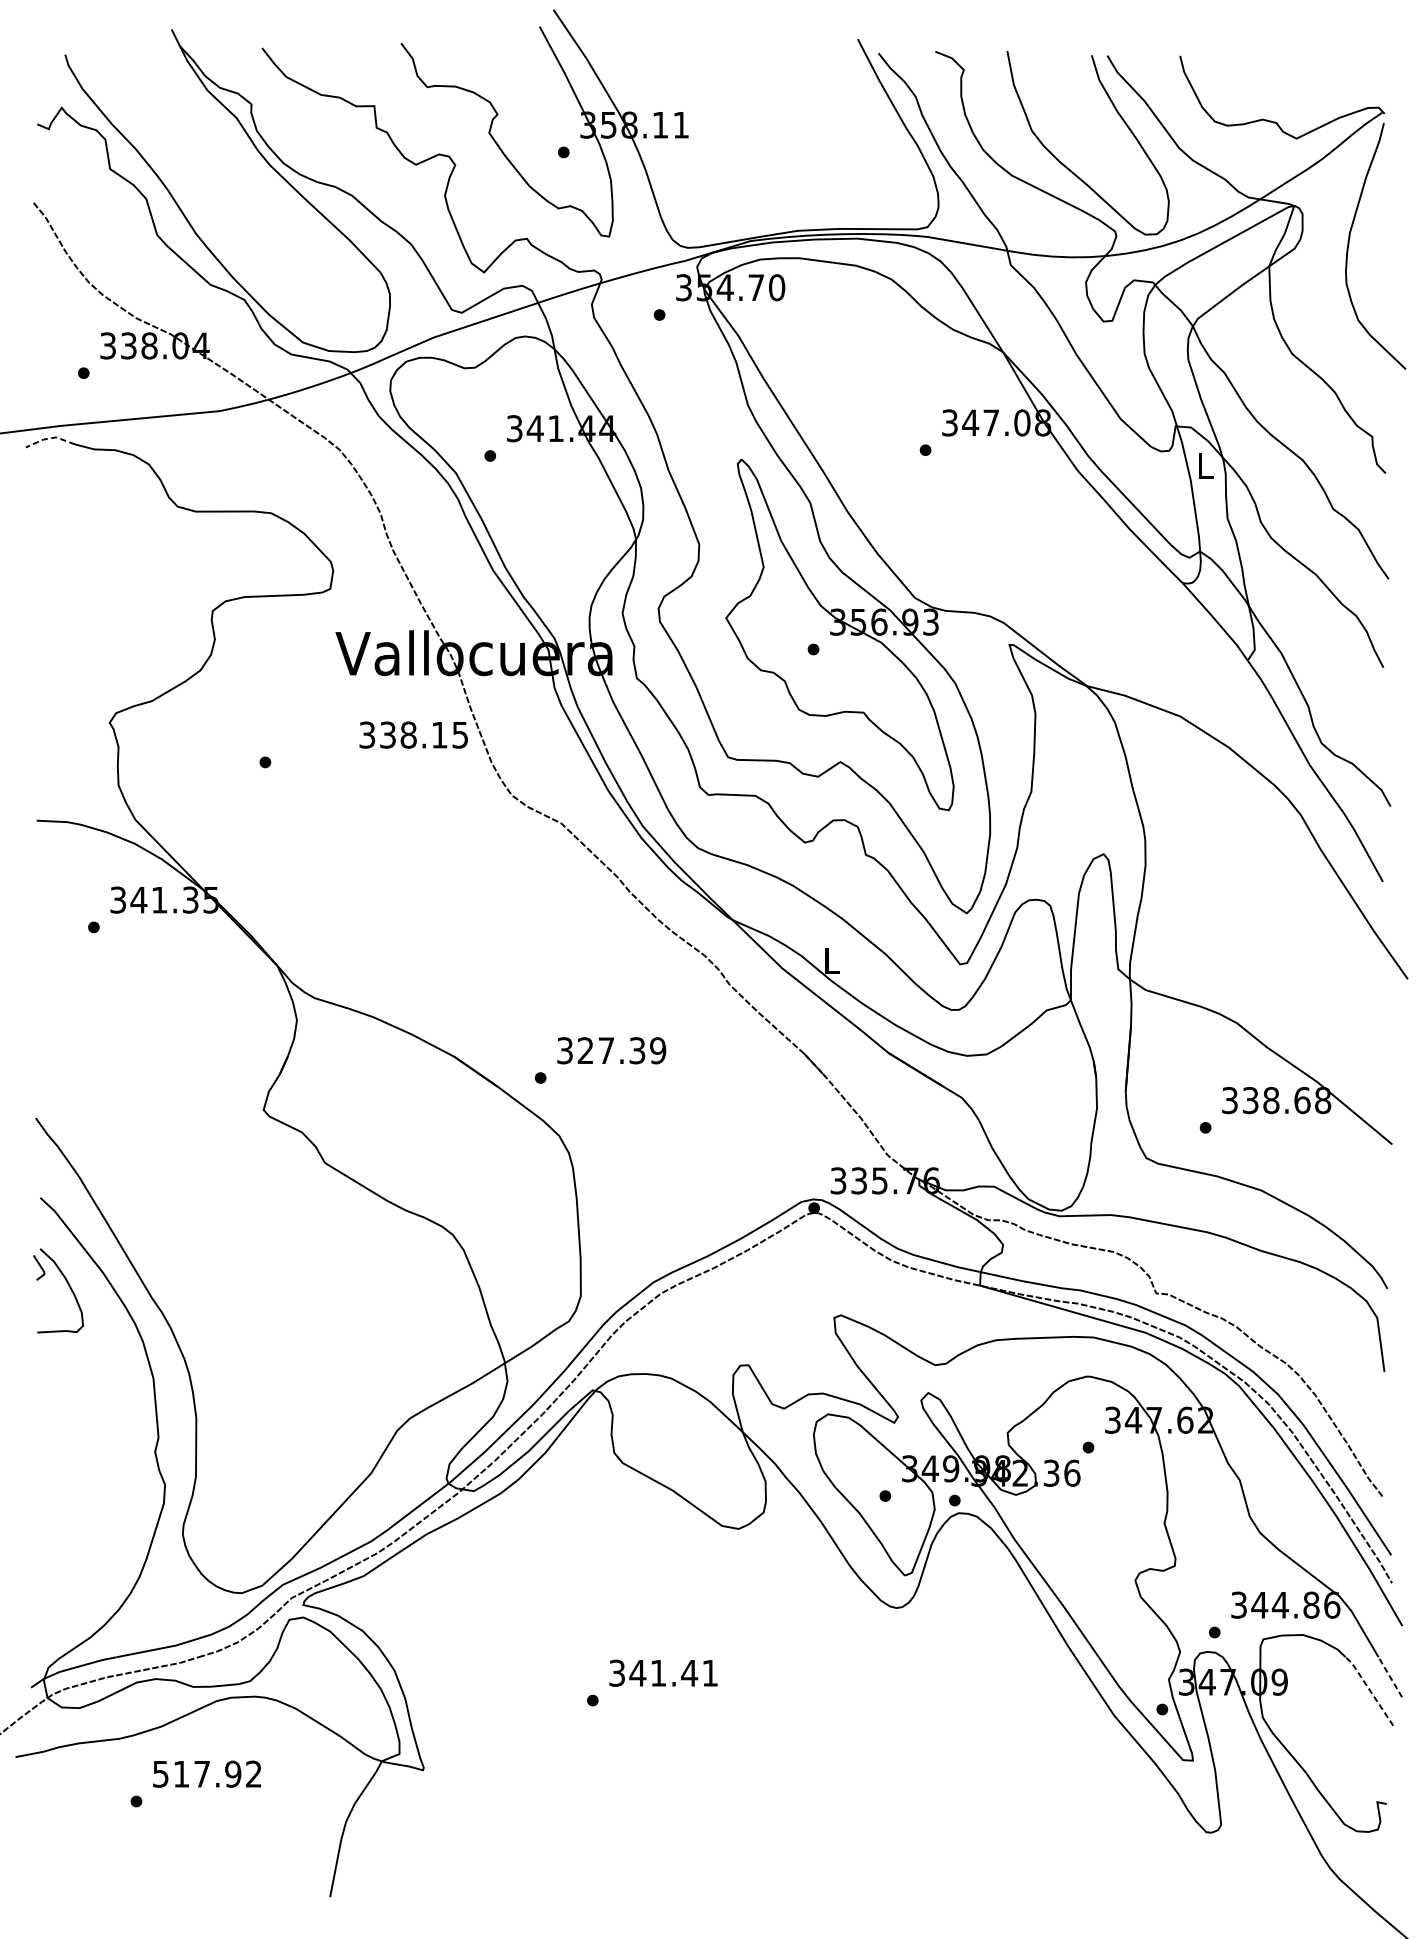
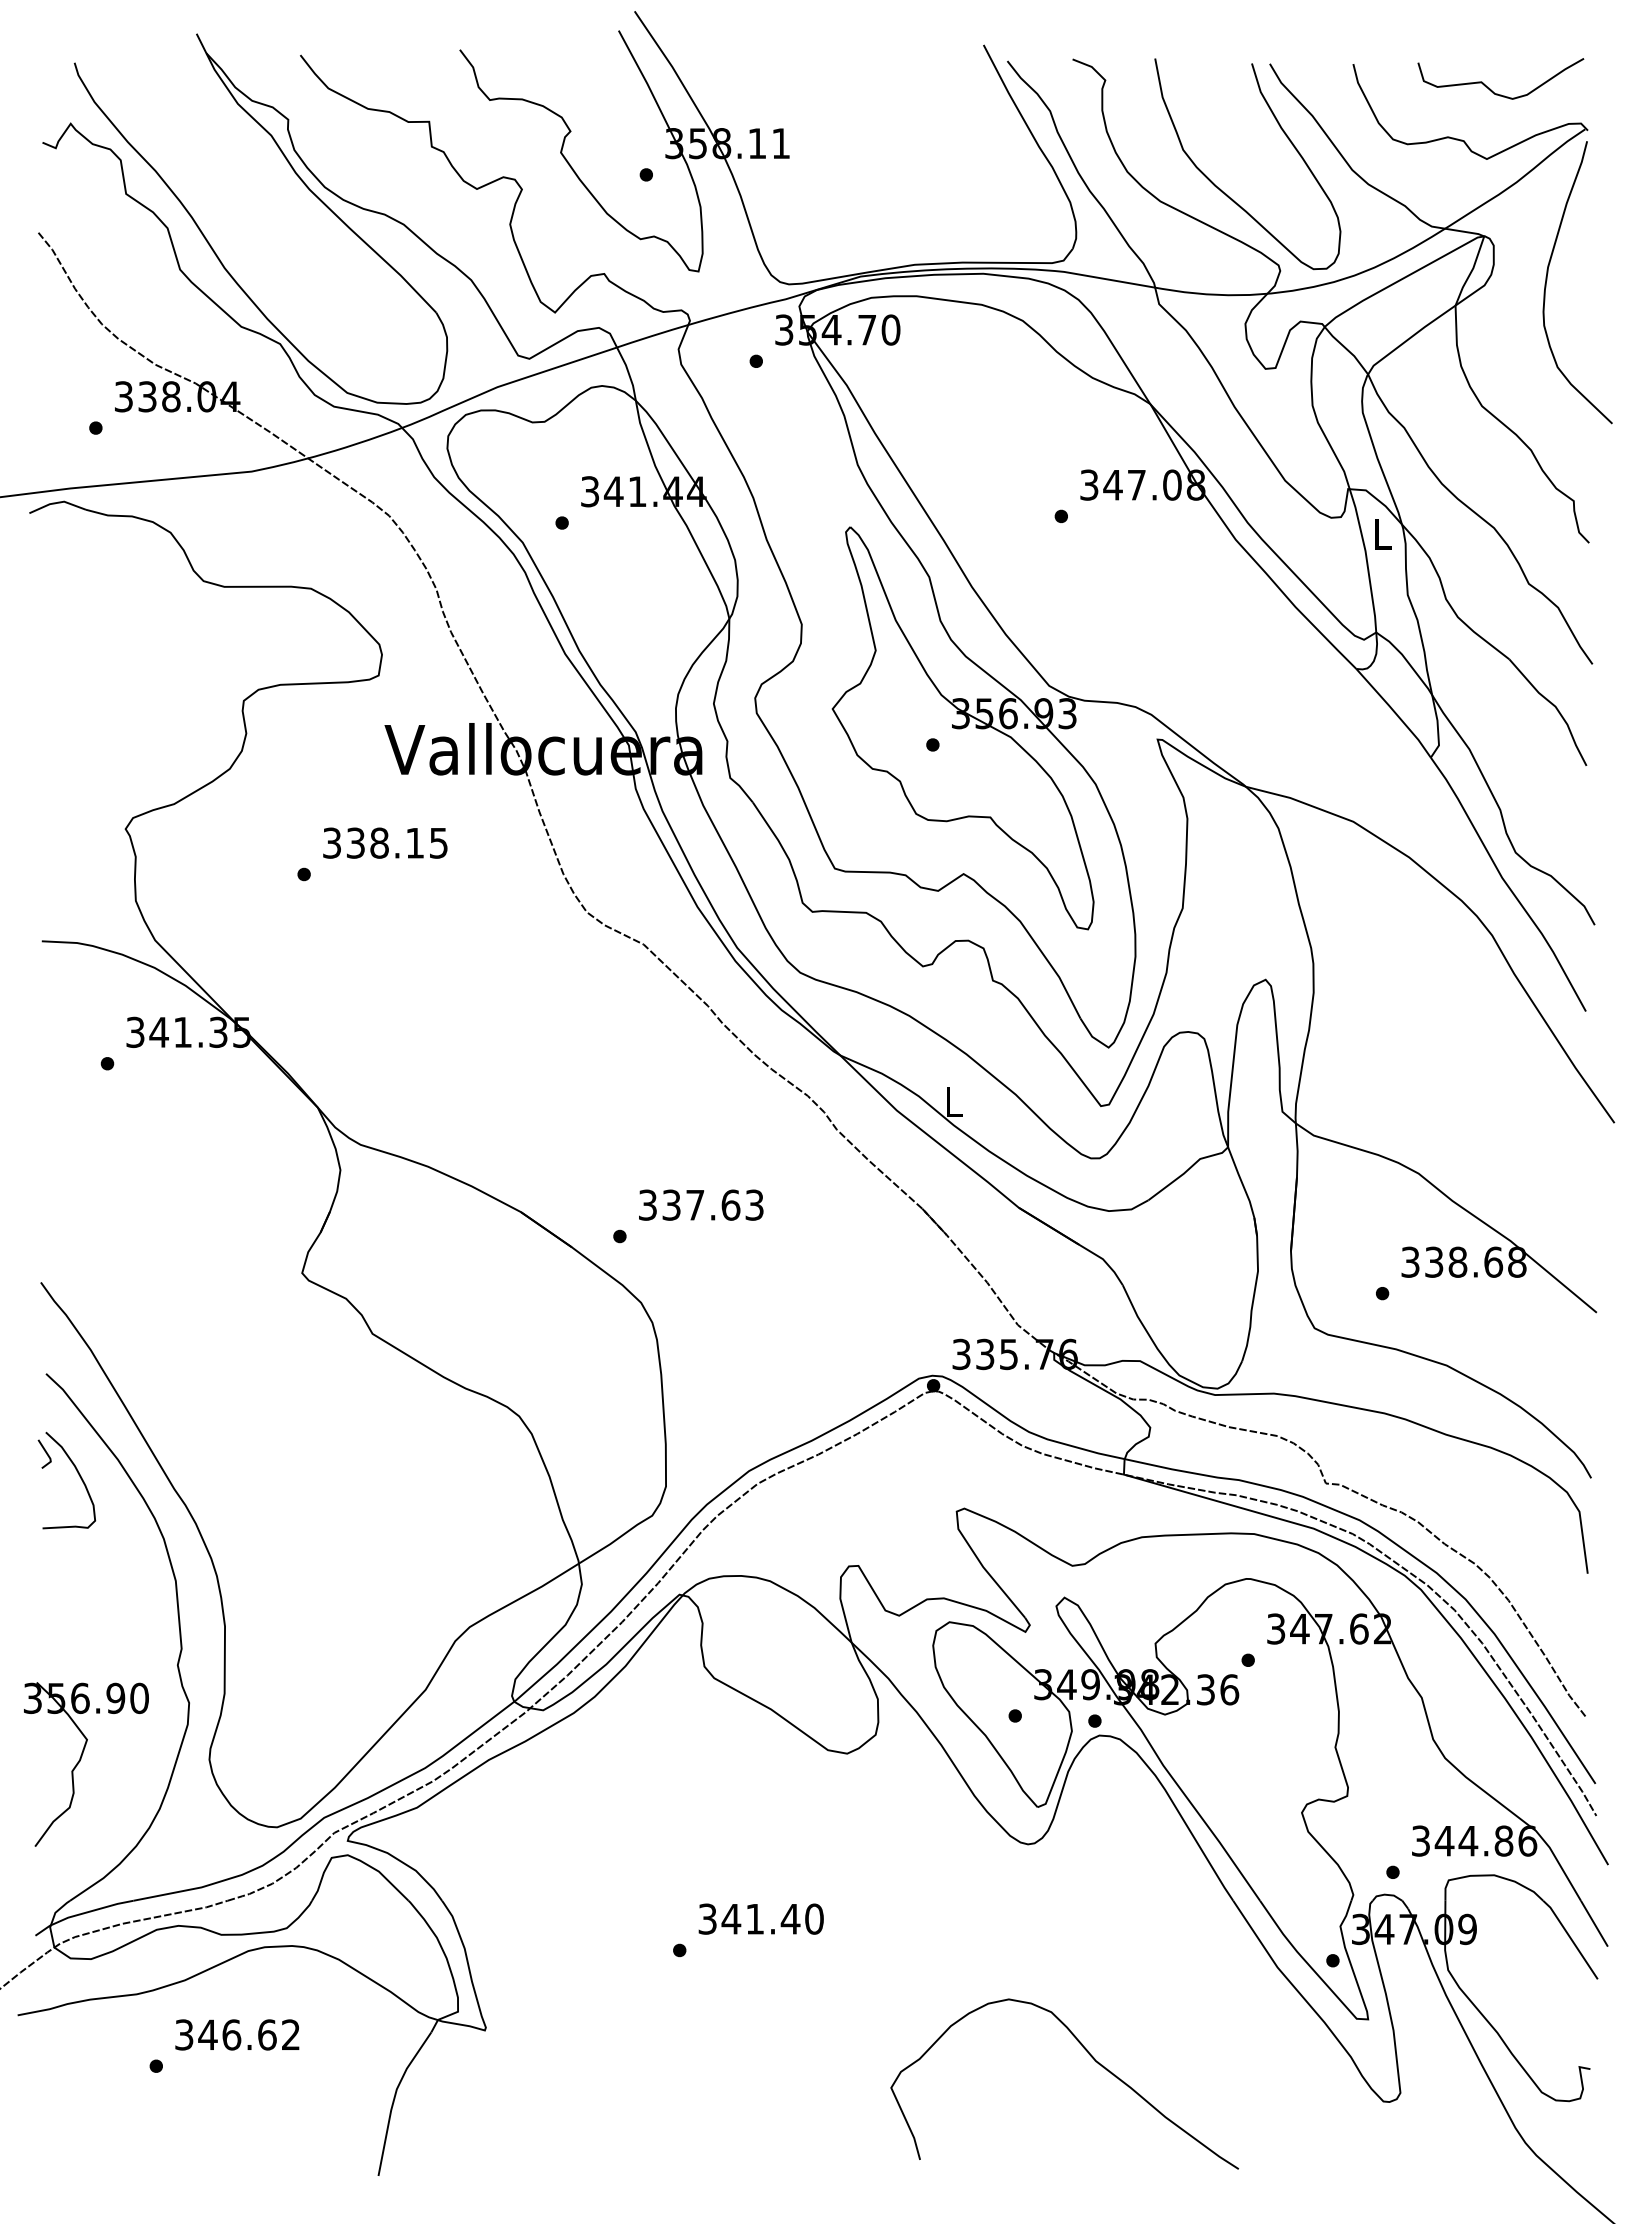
curve: (1299, 77) -> (1490, 88), added
line: (50, 438) -> (57, 502), dashed -> solid
text: (413, 734) -> (385, 842), moved
text: (621, 1050) -> (712, 1204), 327.39 -> 337.63
part: (70, 1535) -> (80, 1761), added
text: (710, 1672) -> (814, 1918), 341.41 -> 341.40
line: (1390, 1677) -> (1594, 1923), dashed -> solid
line: (1369, 1690) -> (1570, 1938), dashed -> solid
text: (196, 1773) -> (225, 2034), 517.92 -> 346.62
curve: (950, 1793) -> (1090, 2056), added

